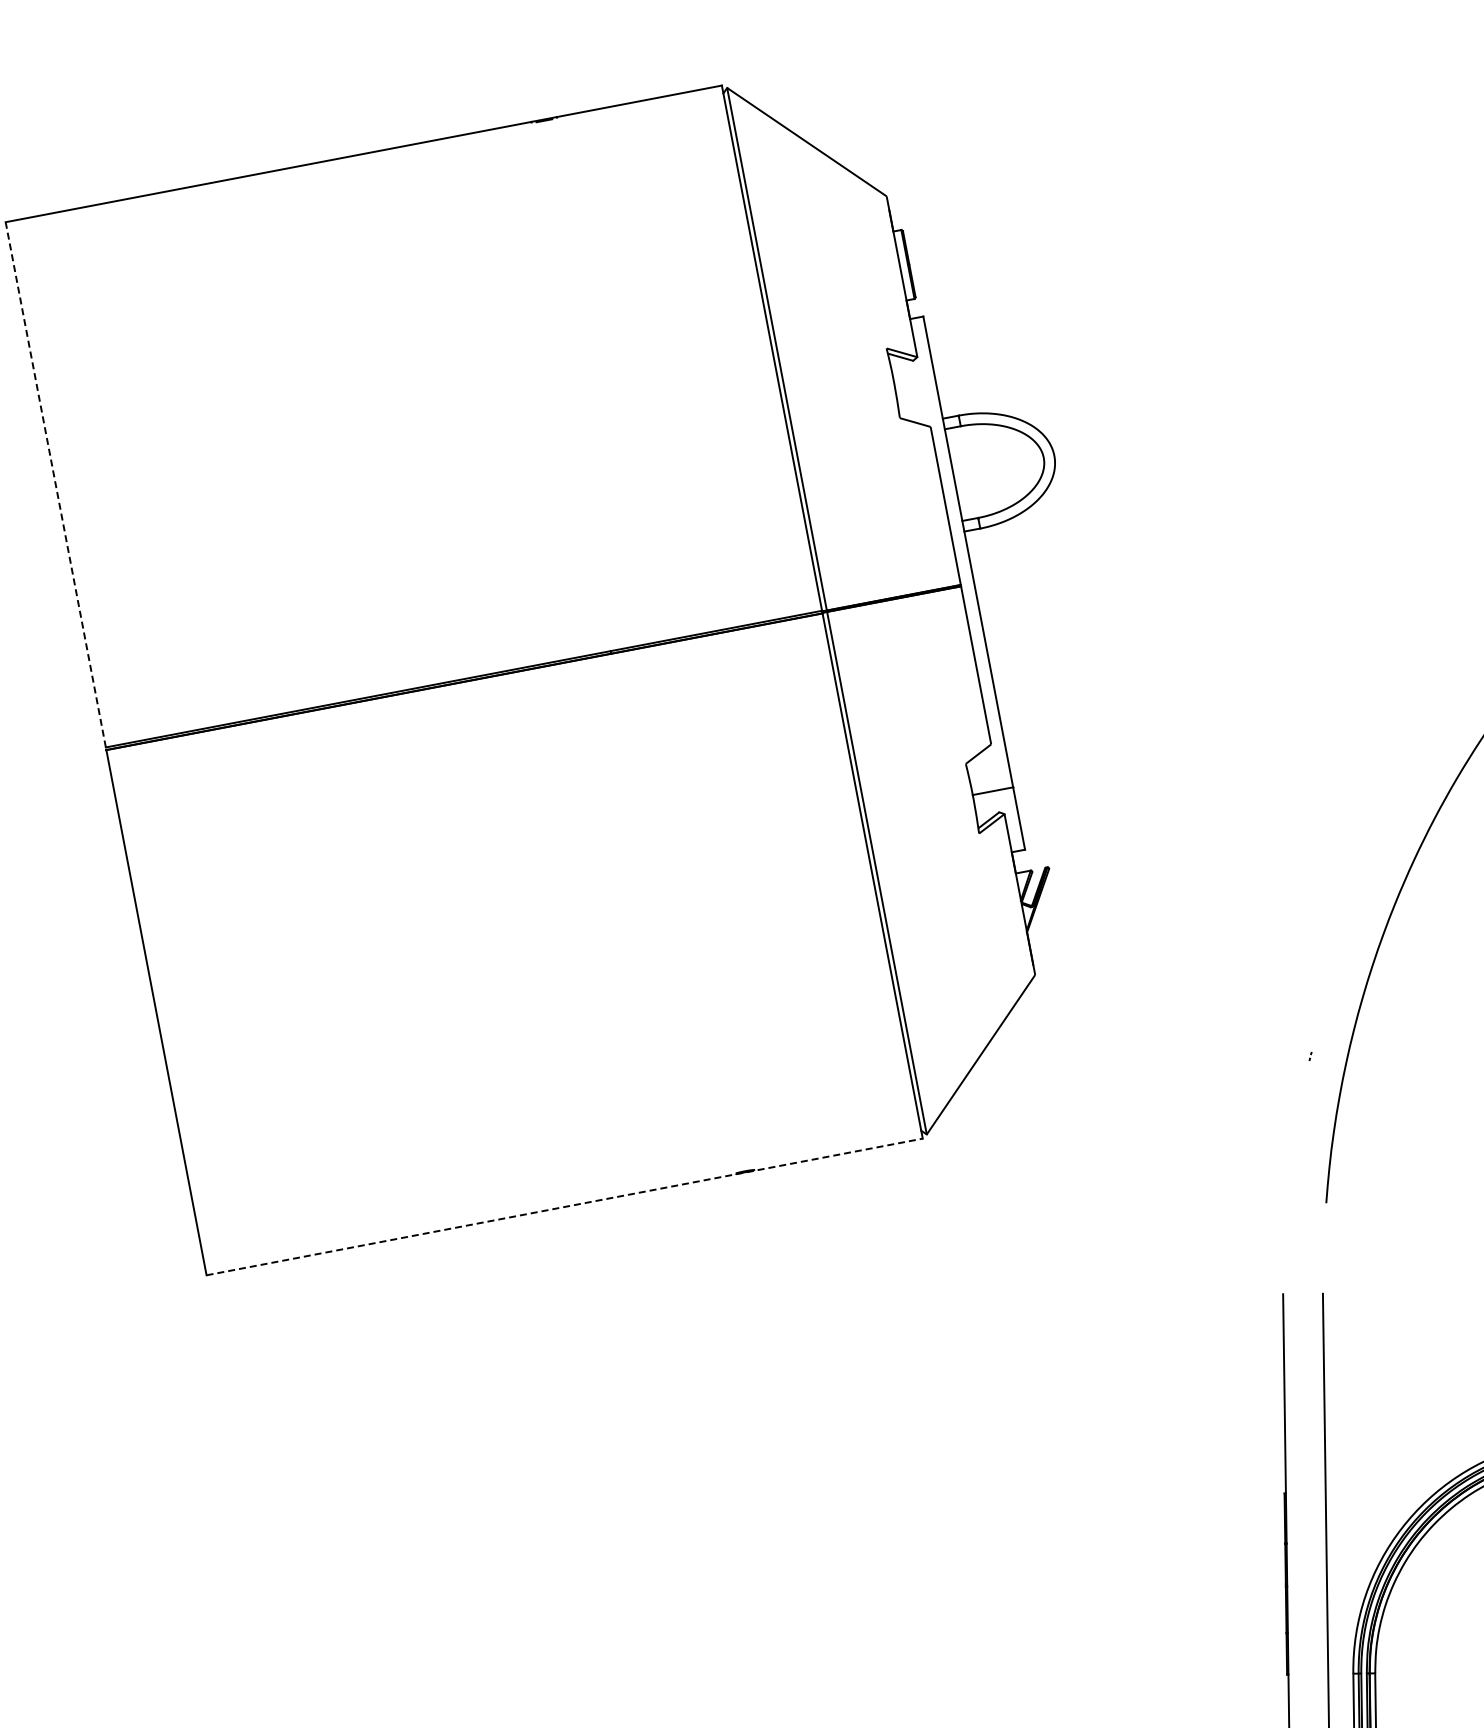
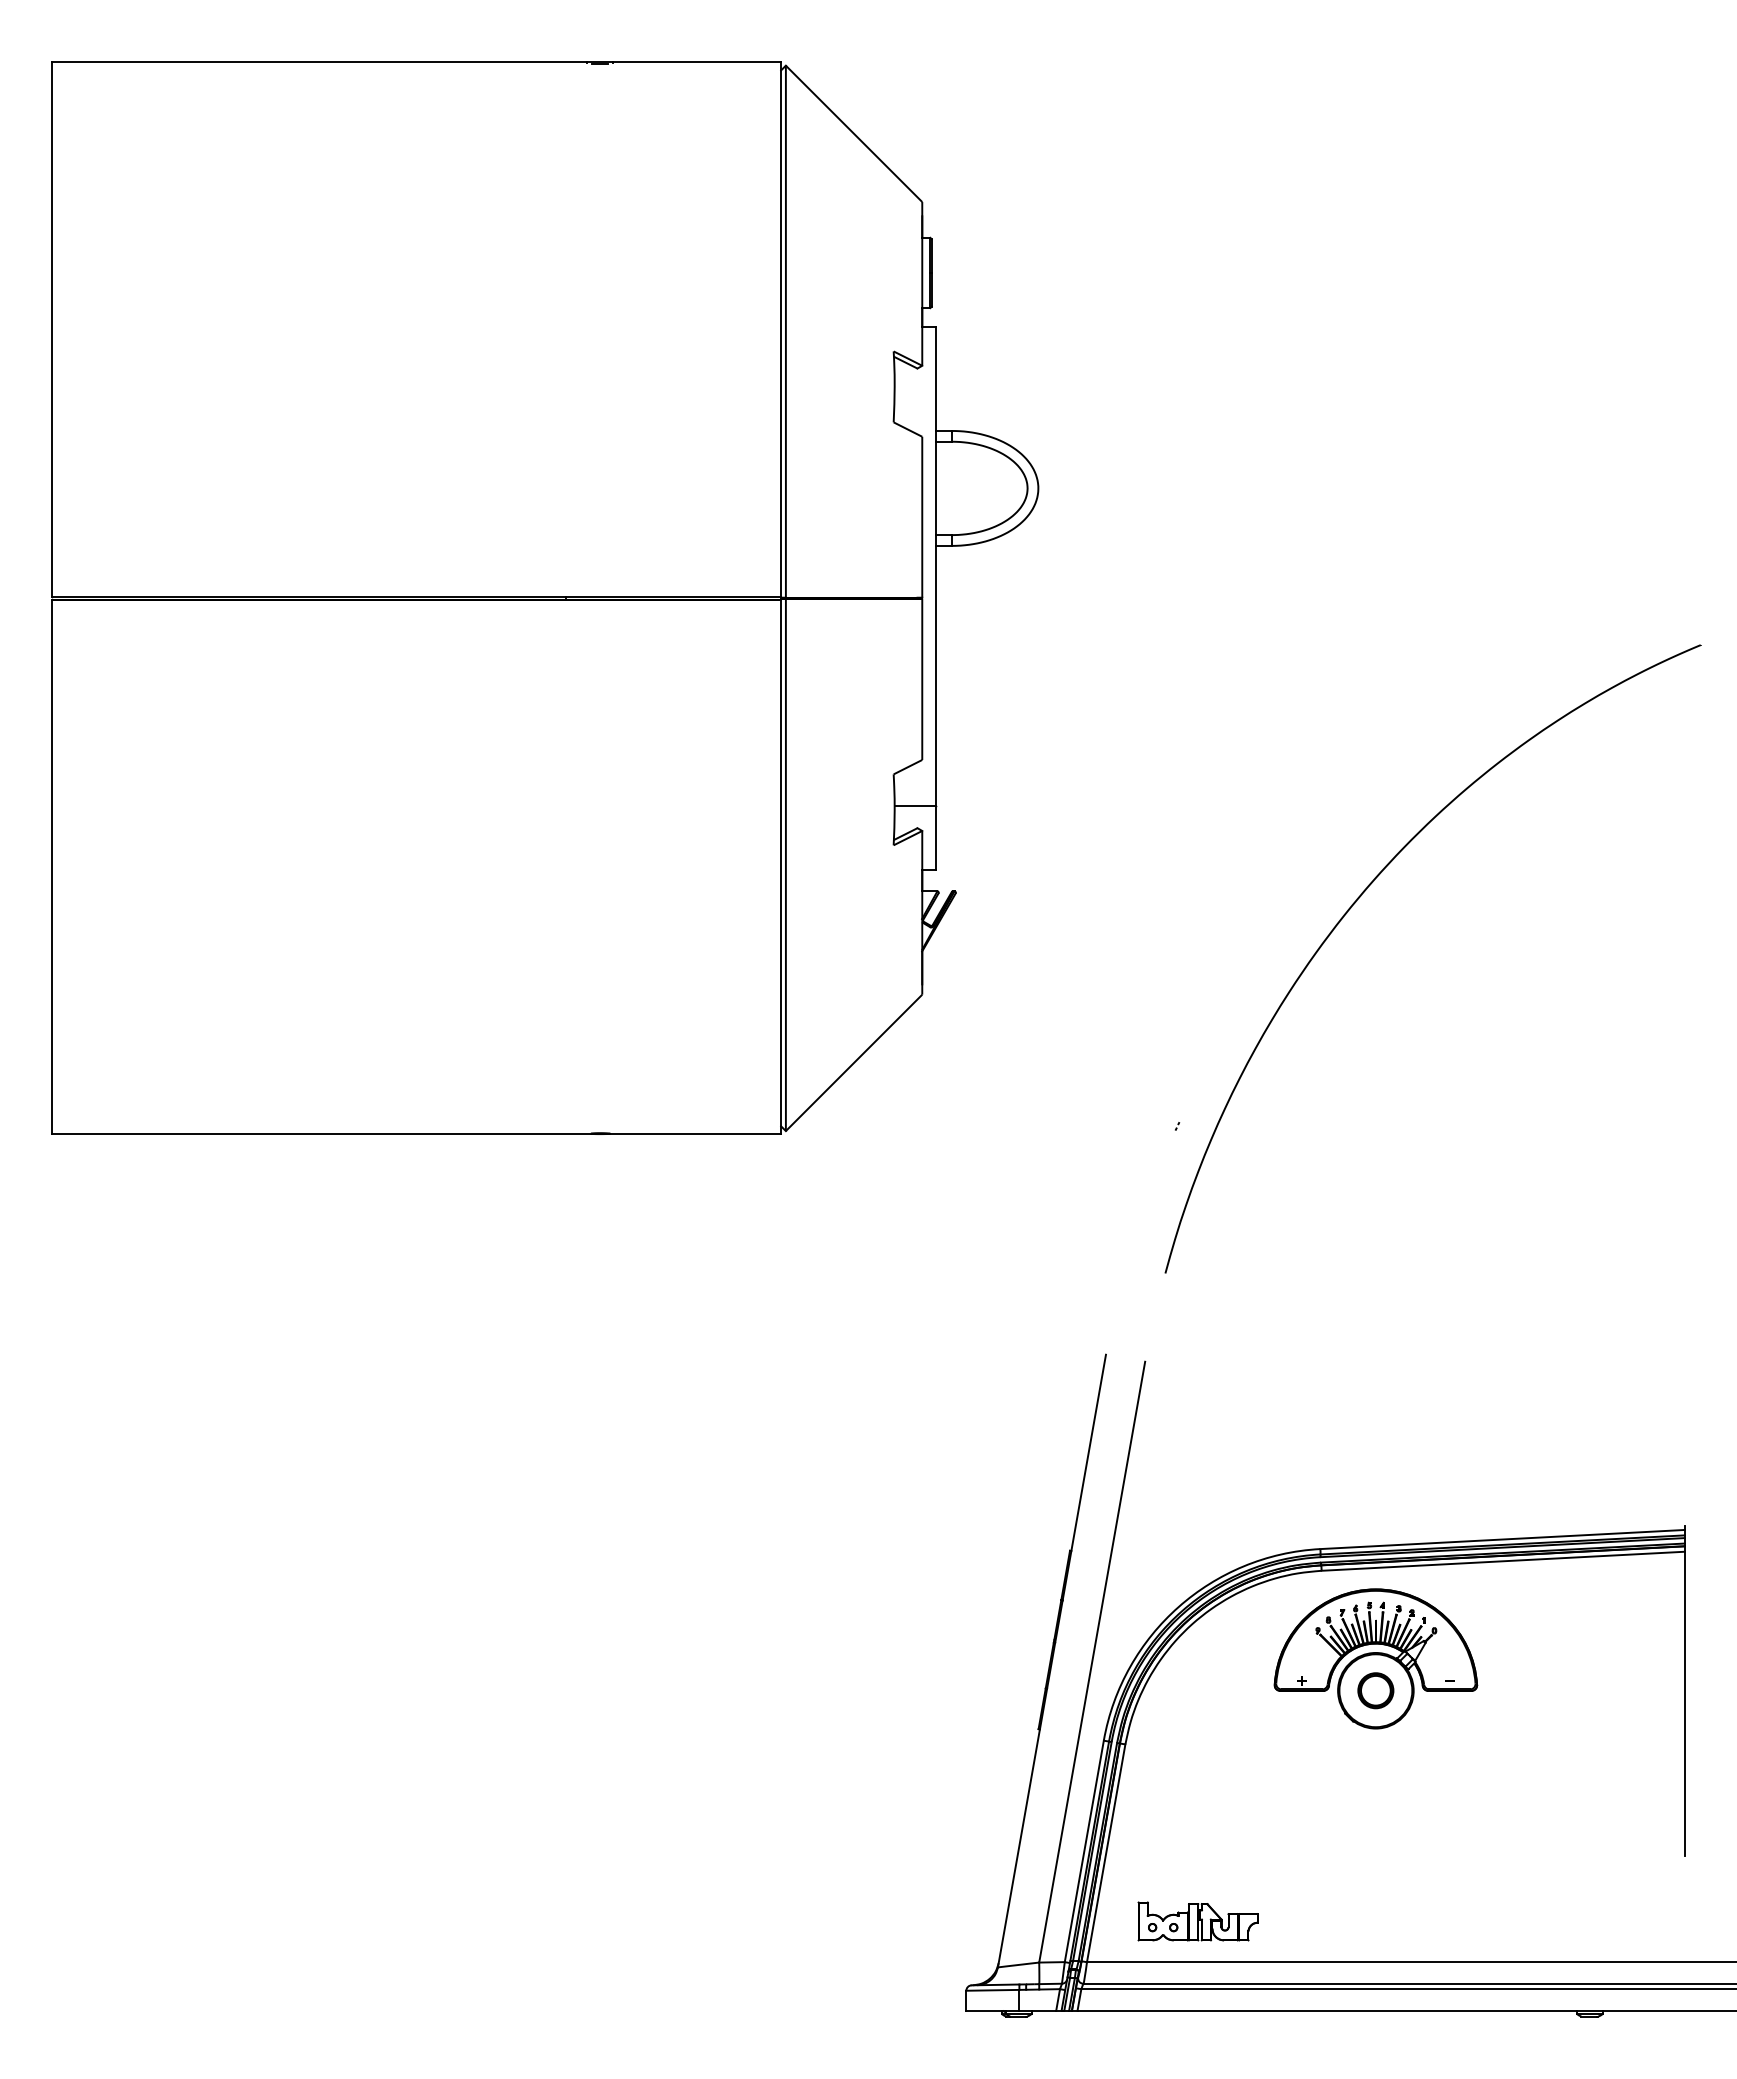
line: (56, 484) -> (52, 329), dashed -> solid
line: (564, 1207) -> (416, 1134), dashed -> solid

